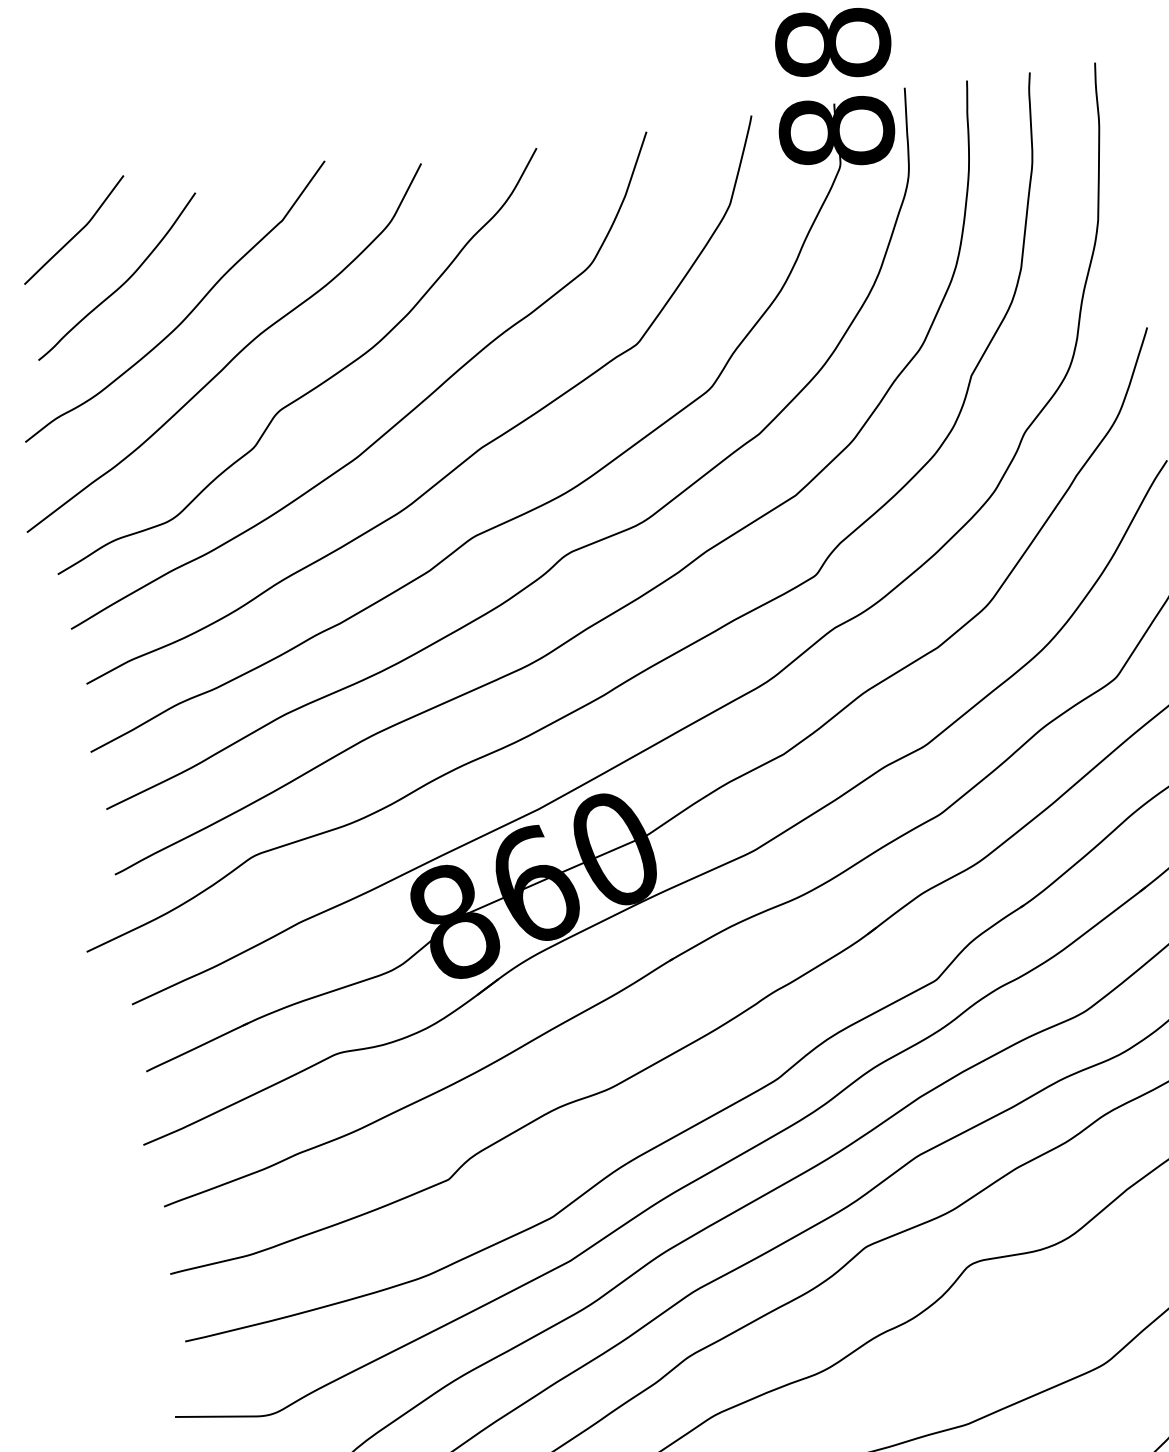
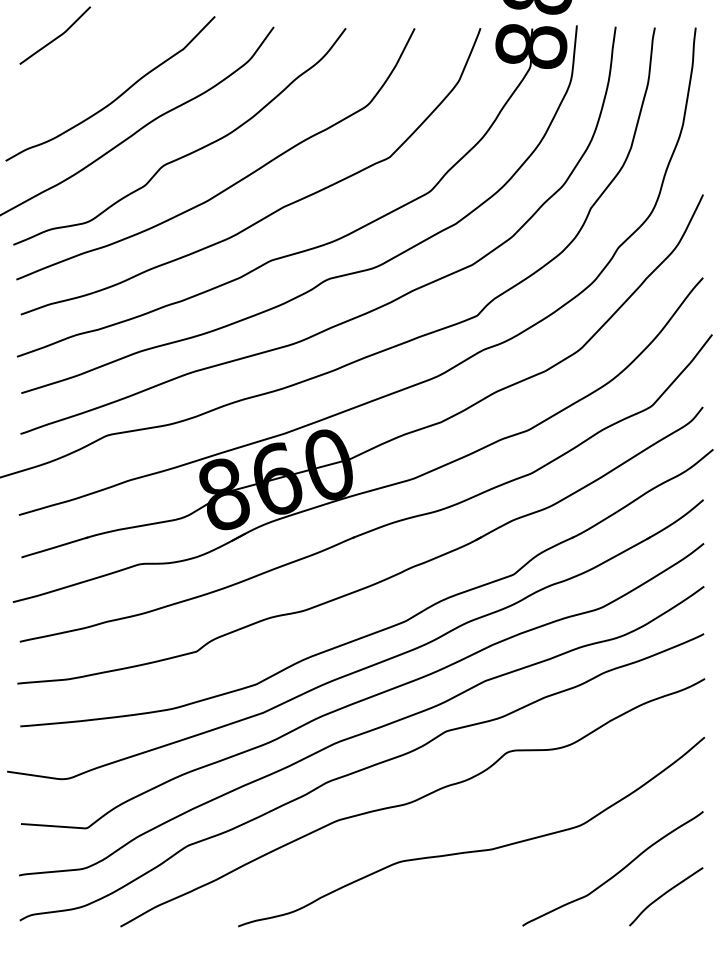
curve: (121, 283) -> (79, 72), removed

